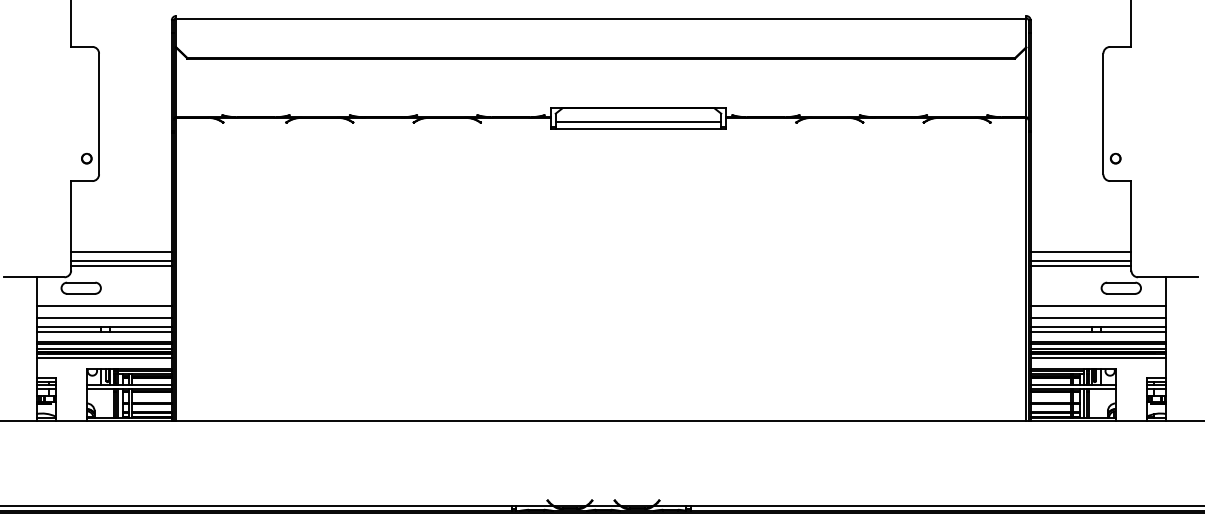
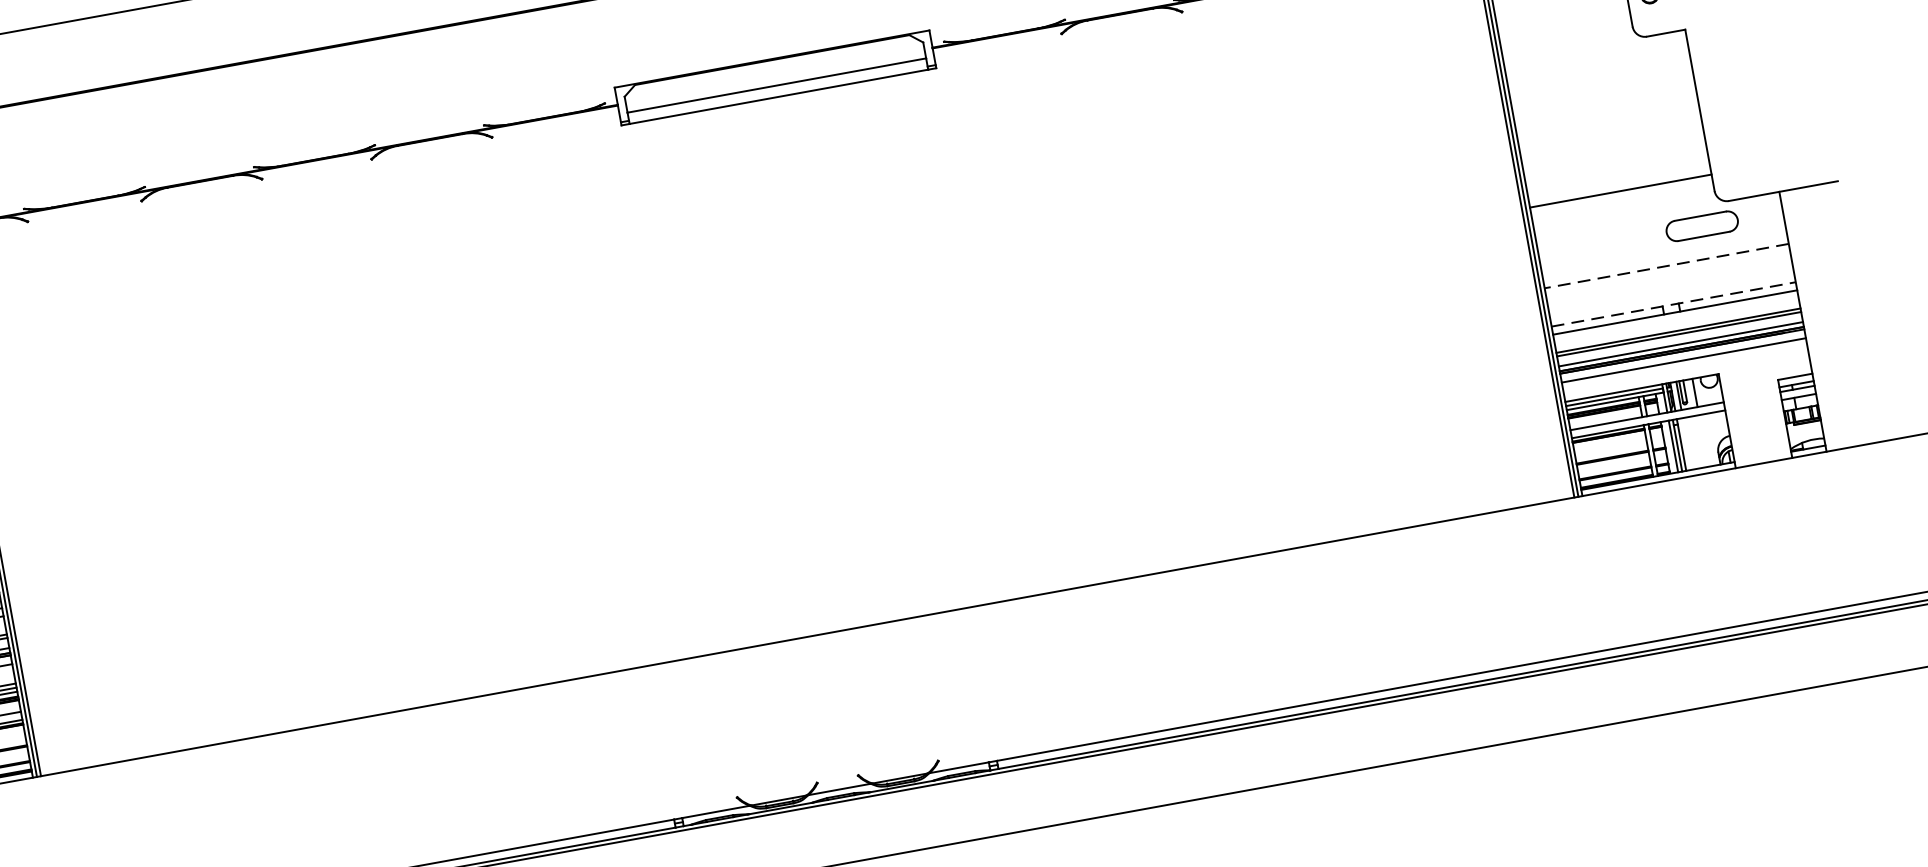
line: (1080, 252) -> (1616, 175), removed
line: (1080, 265) -> (1621, 198), removed
line: (1098, 306) -> (1667, 266), solid -> dashed
line: (1098, 318) -> (1670, 288), removed
line: (1098, 327) -> (1673, 304), solid -> dashed

